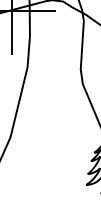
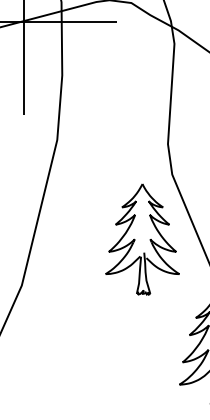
part: (68, 115) -> (142, 240), added

